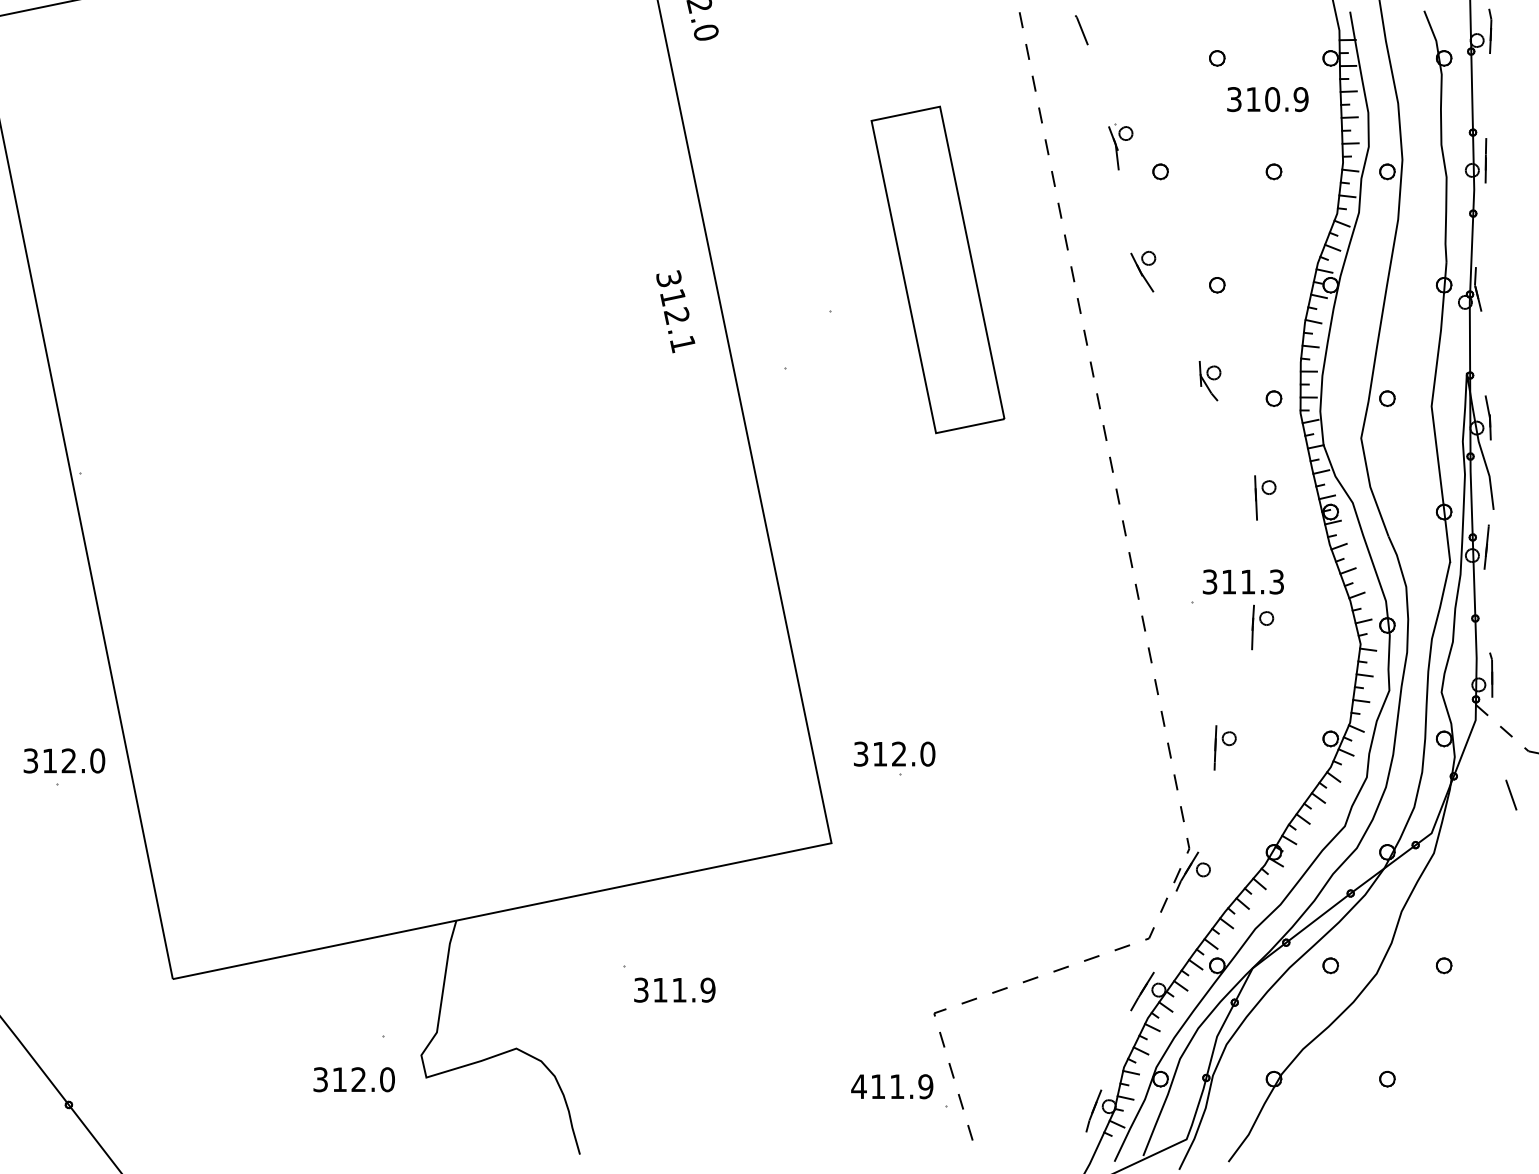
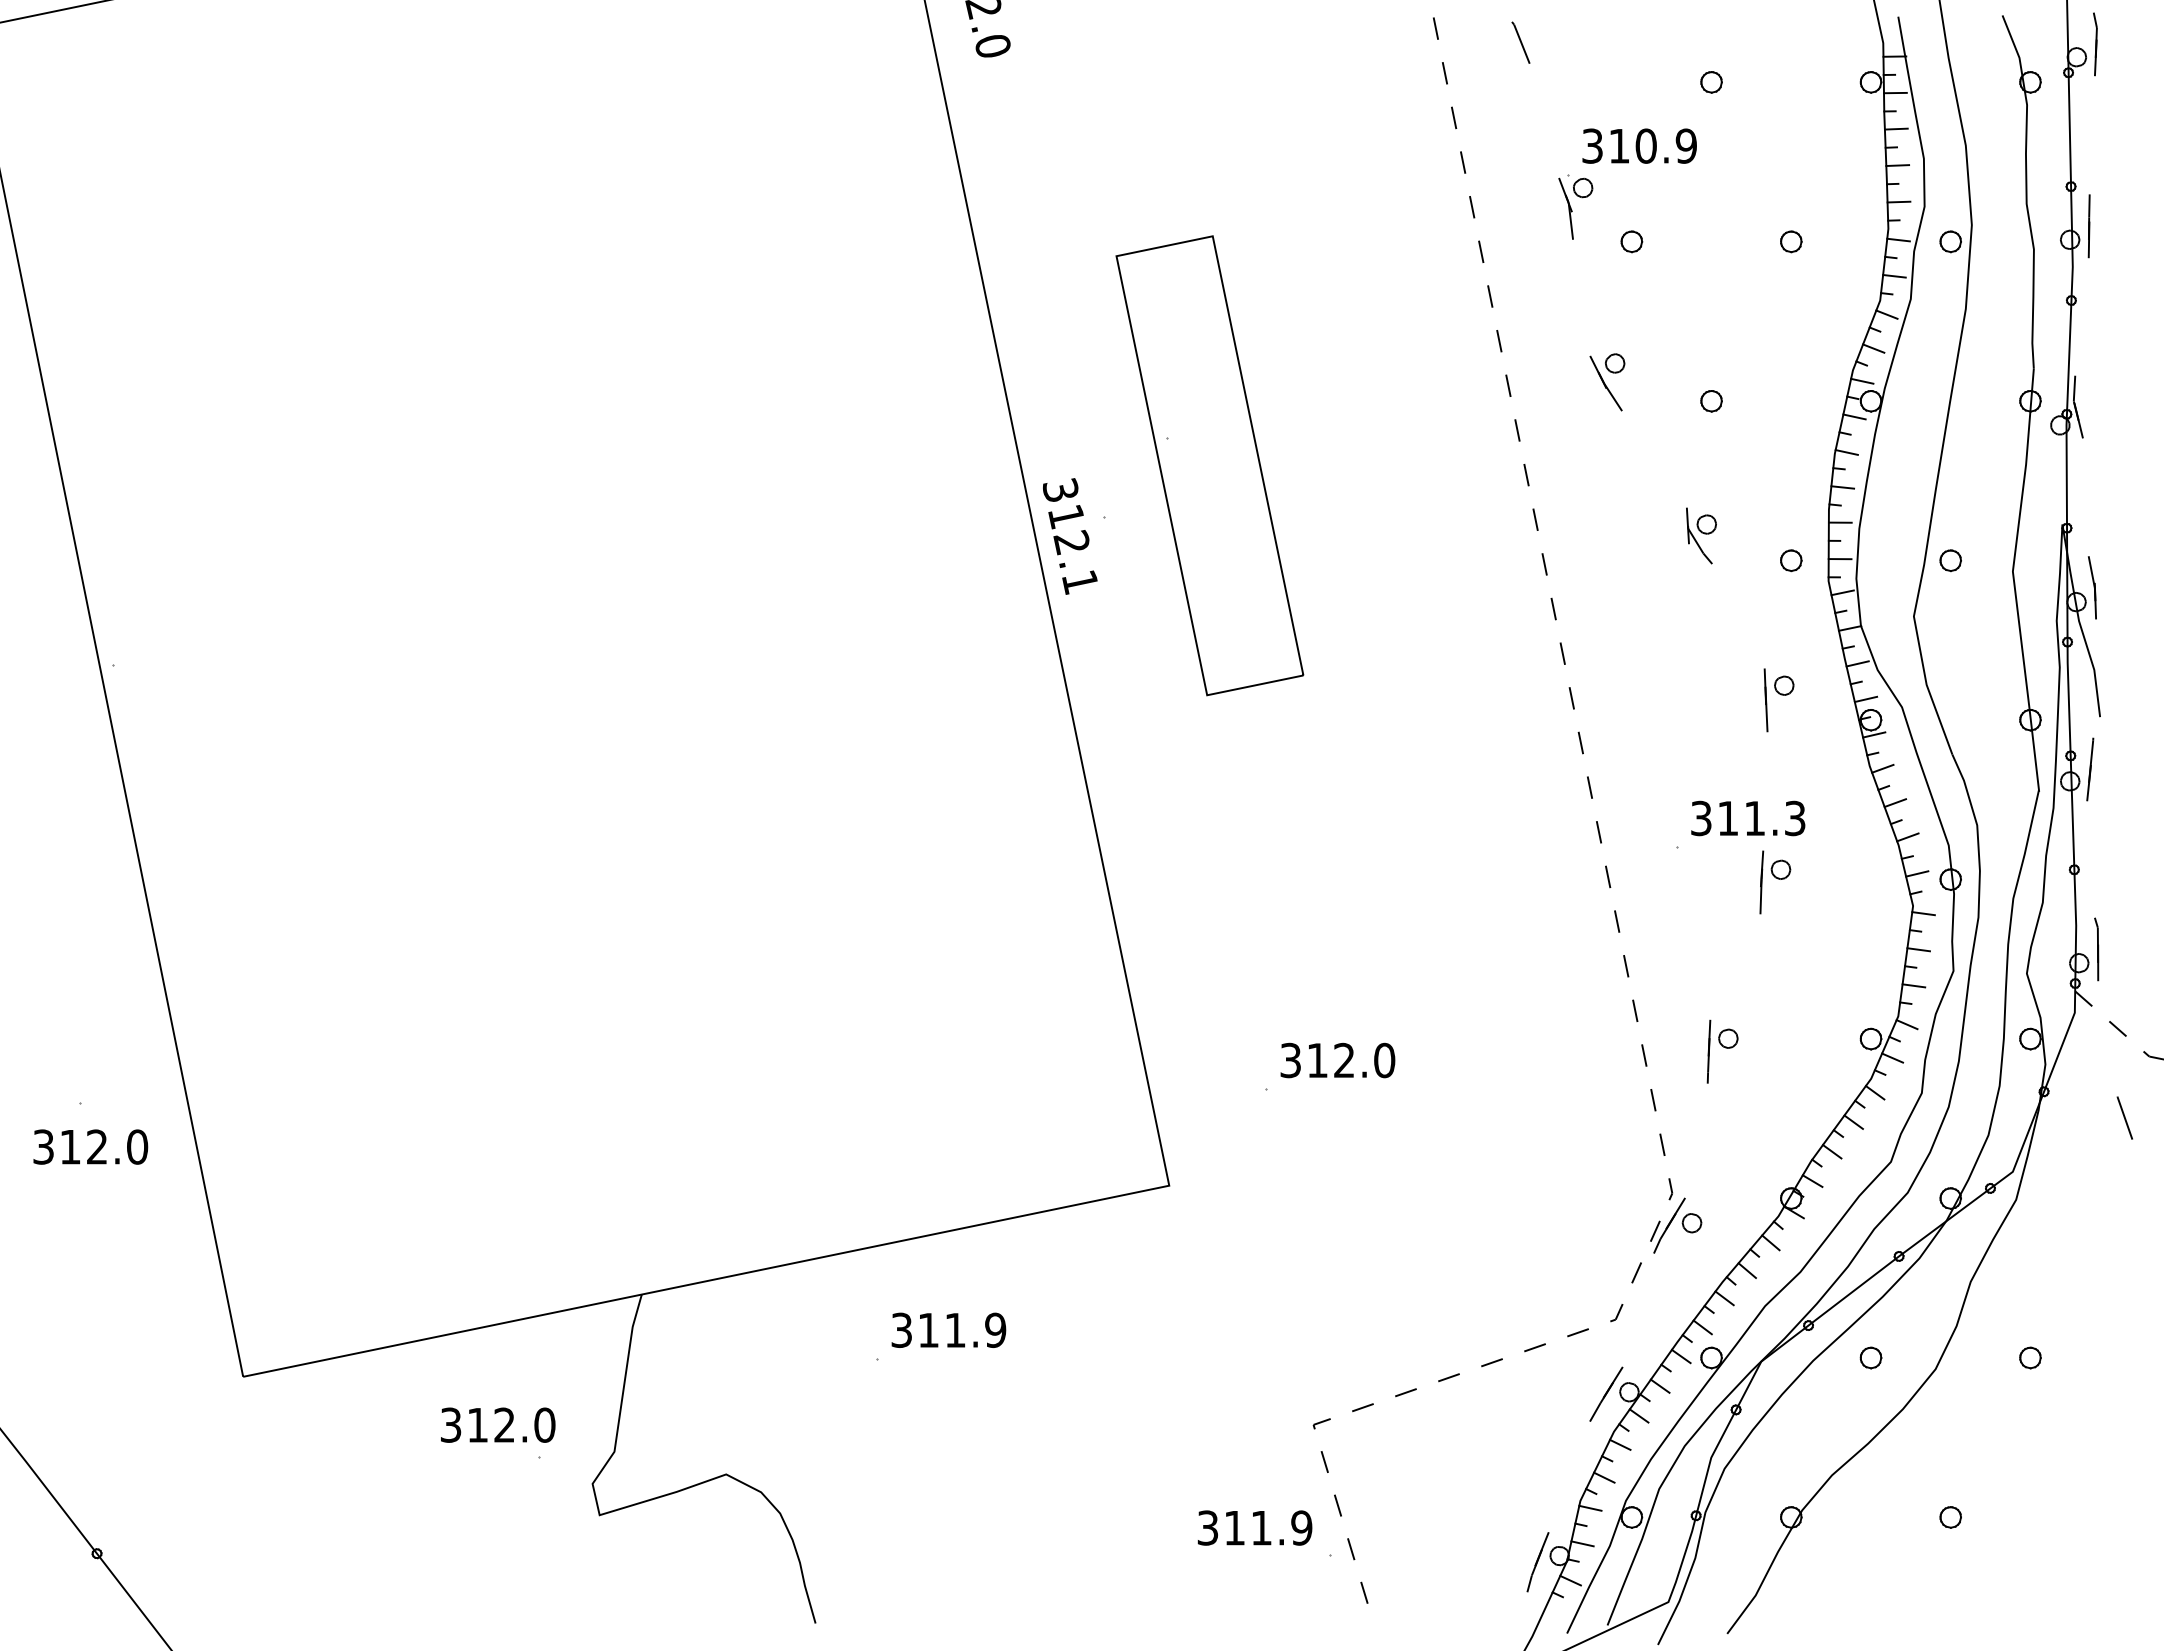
text: (1267, 99) -> (1639, 145), moved
part: (937, 269) -> (1209, 465), moved
text: (675, 311) -> (1070, 536), moved
text: (894, 754) -> (1337, 1060), moved
text: (64, 760) -> (90, 1146), moved
text: (674, 989) -> (948, 1329), moved
text: (354, 1079) -> (498, 1424), moved
text: (858, 1086) -> (1207, 1527), 411.9 -> 311.9

